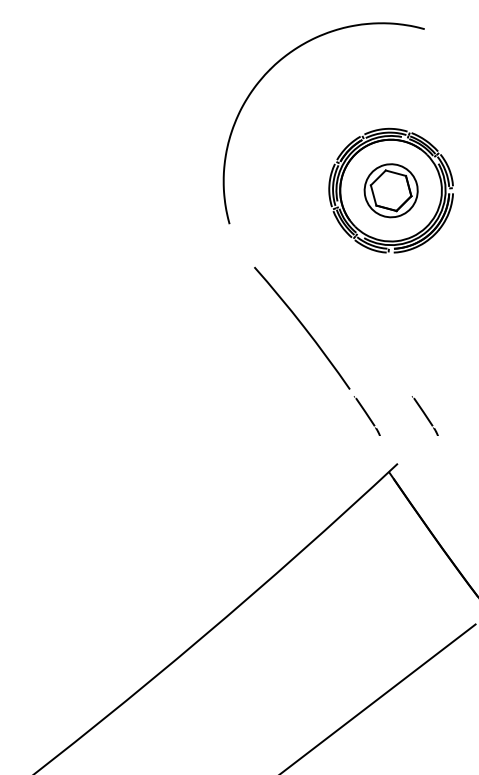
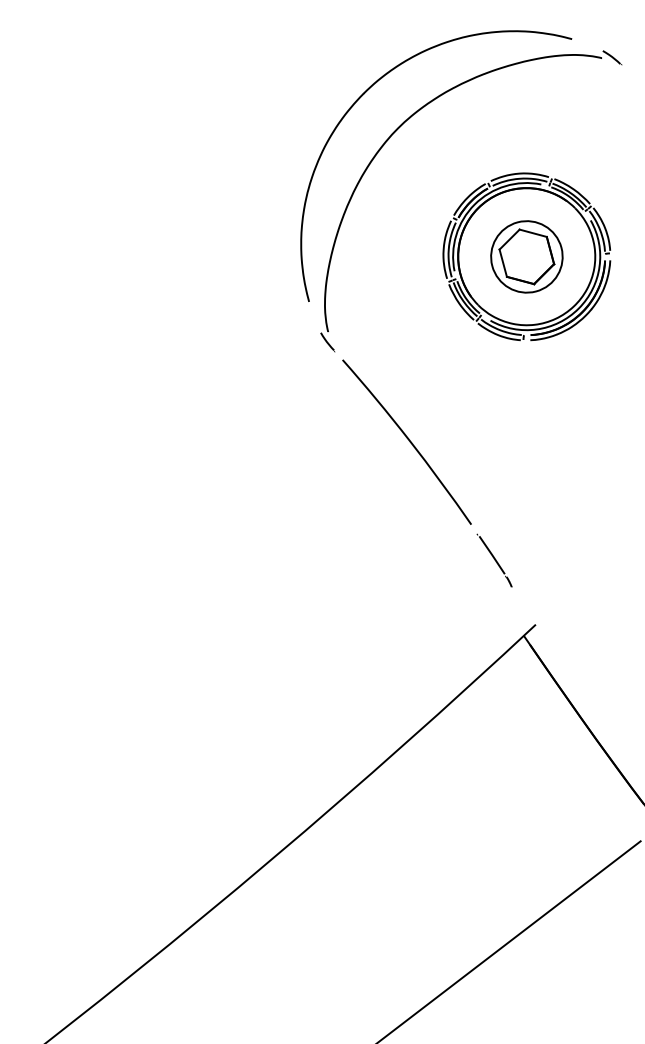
part: (301, 91) -> (406, 123), added
part: (424, 415) -> (571, 559), removed

